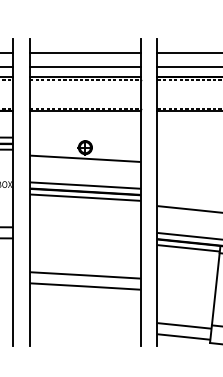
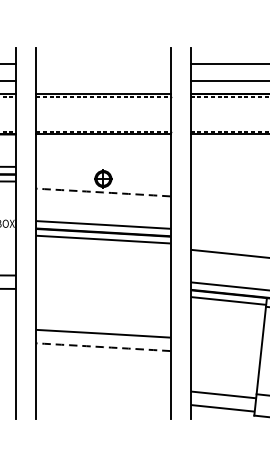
line: (84, 53) -> (102, 65), removed
line: (84, 66) -> (102, 80), removed
arc: (85, 158) -> (103, 192), solid -> dashed
arc: (85, 286) -> (103, 347), solid -> dashed

